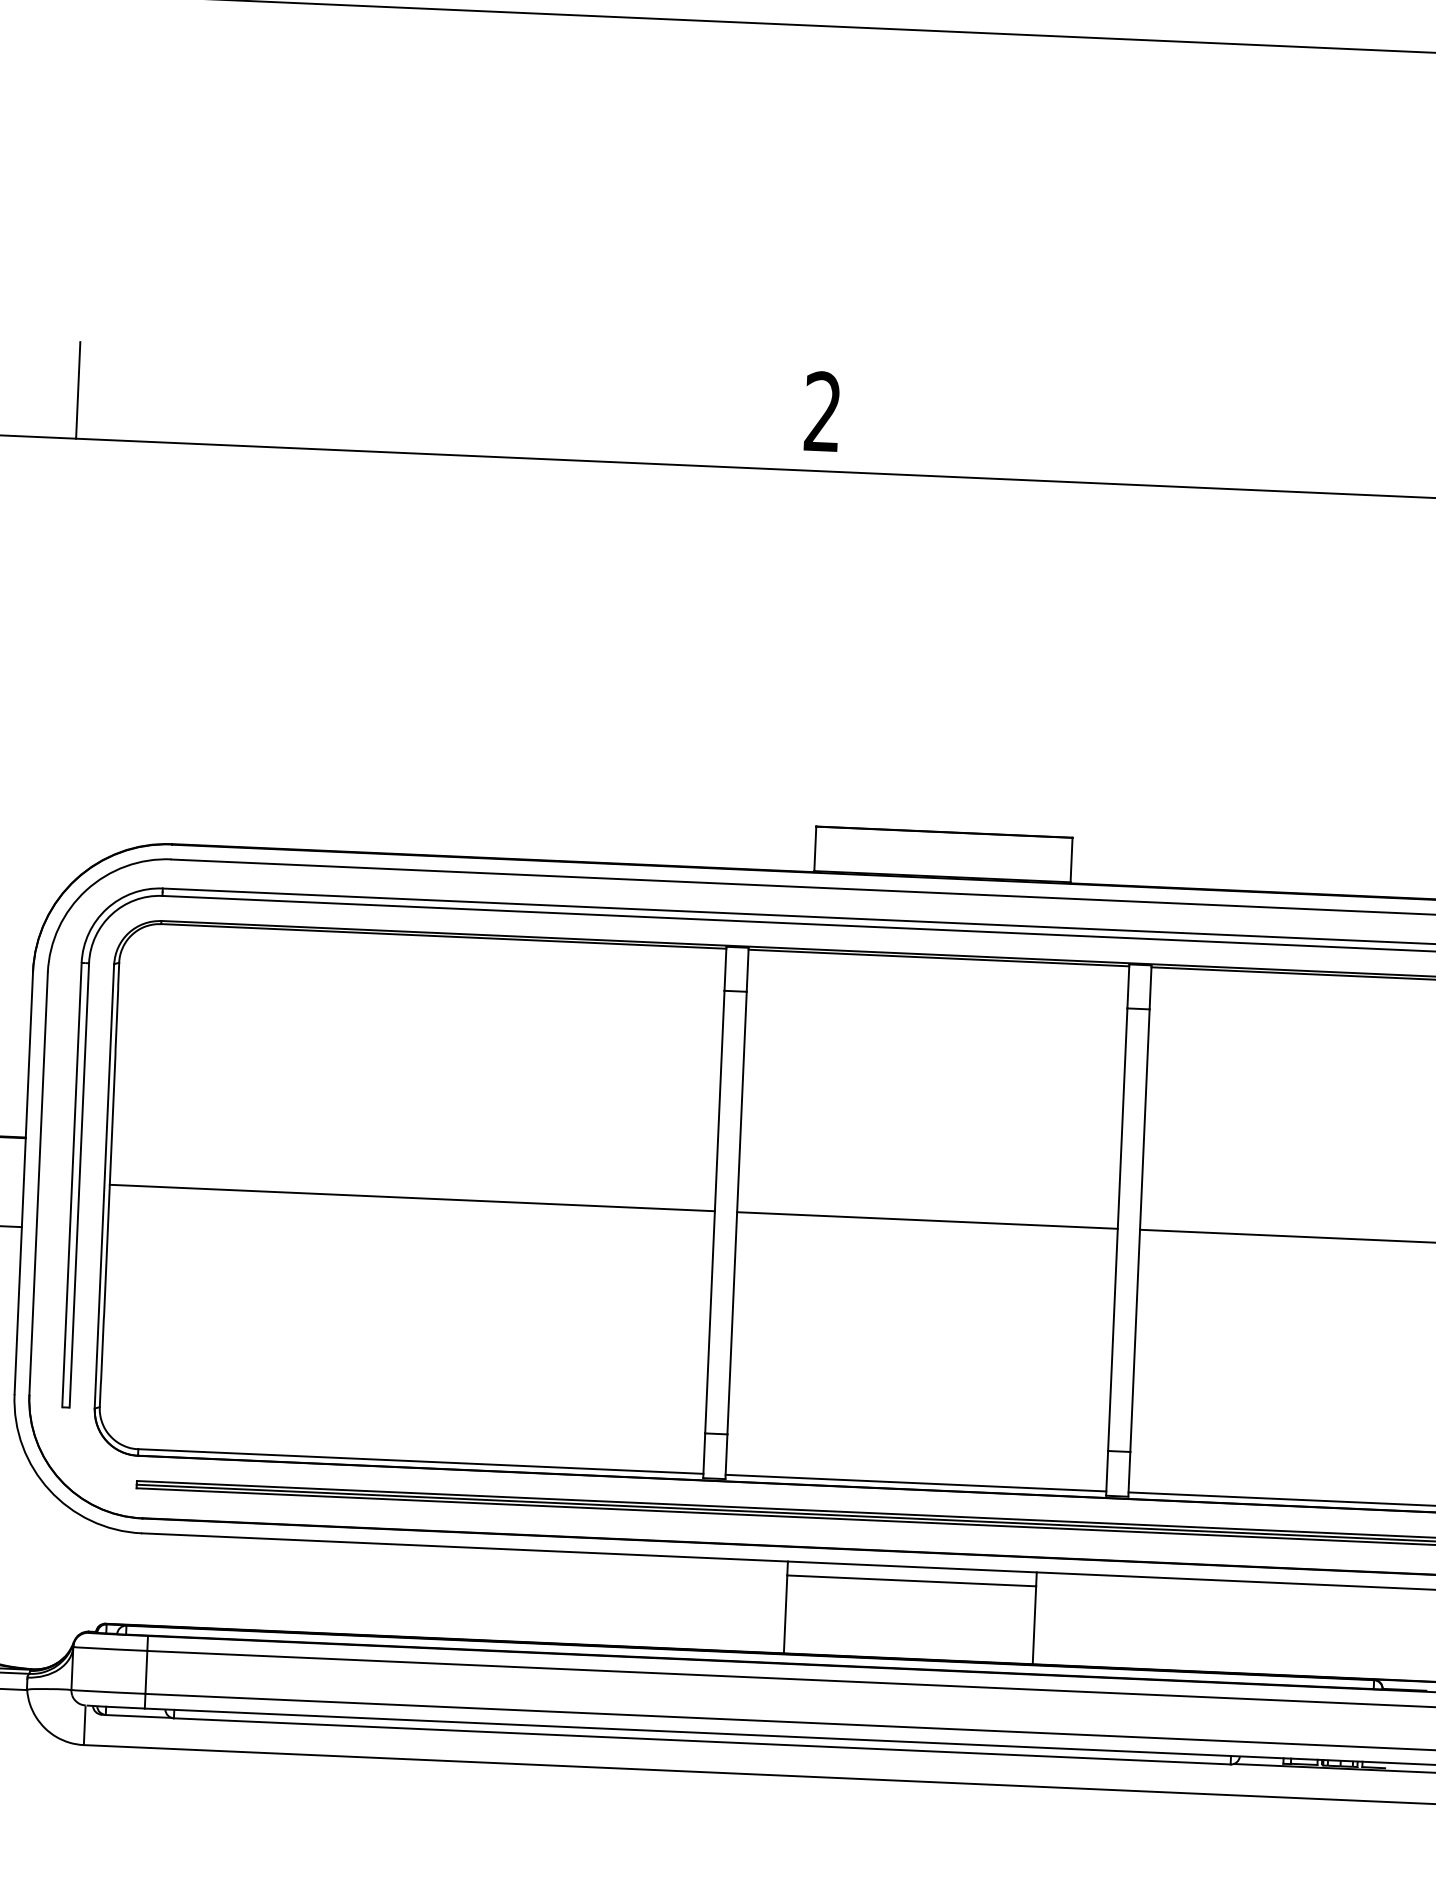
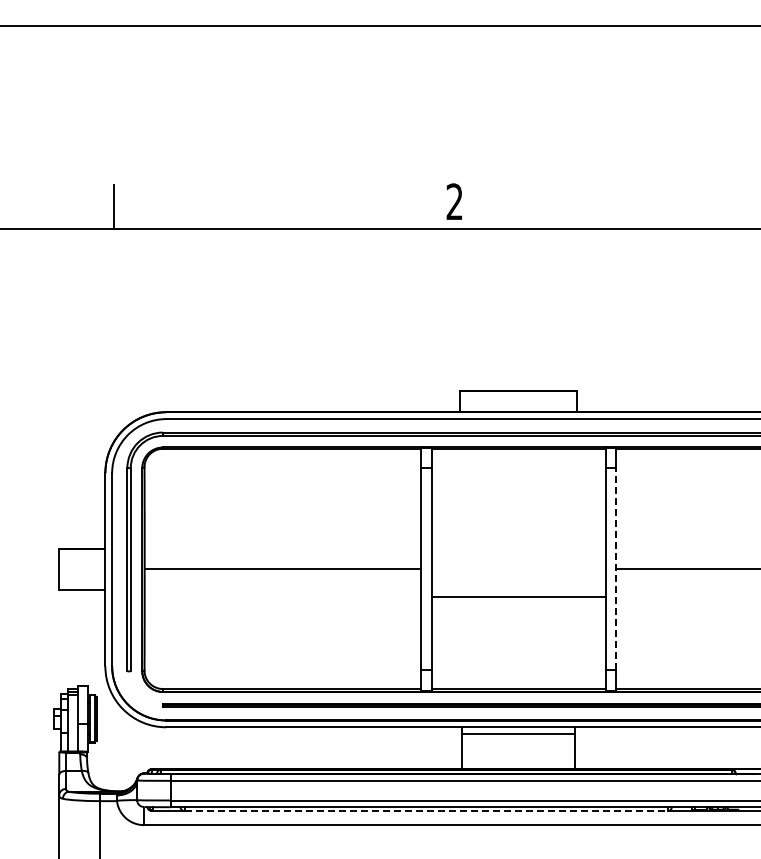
line: (927, 1219) -> (518, 596), moved
line: (1139, 1228) -> (615, 568), solid -> dashed
line: (702, 1742) -> (426, 811), solid -> dashed

